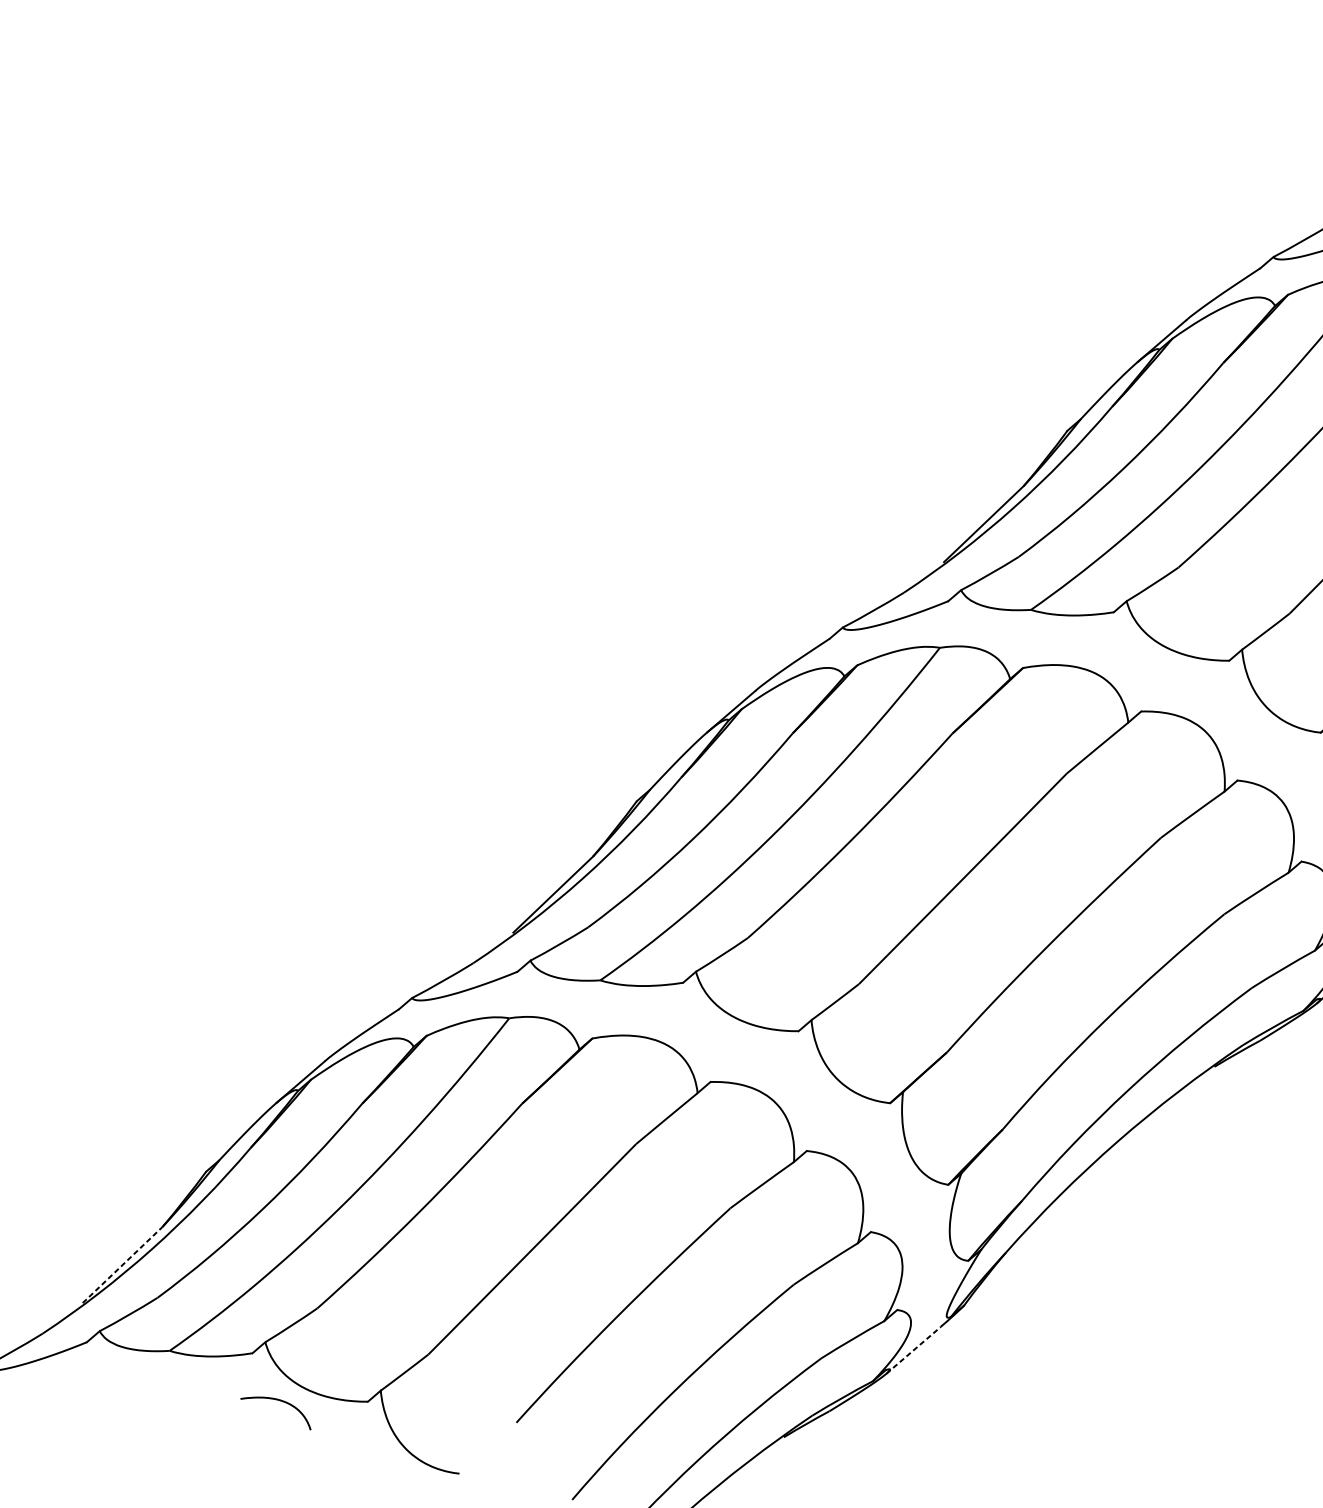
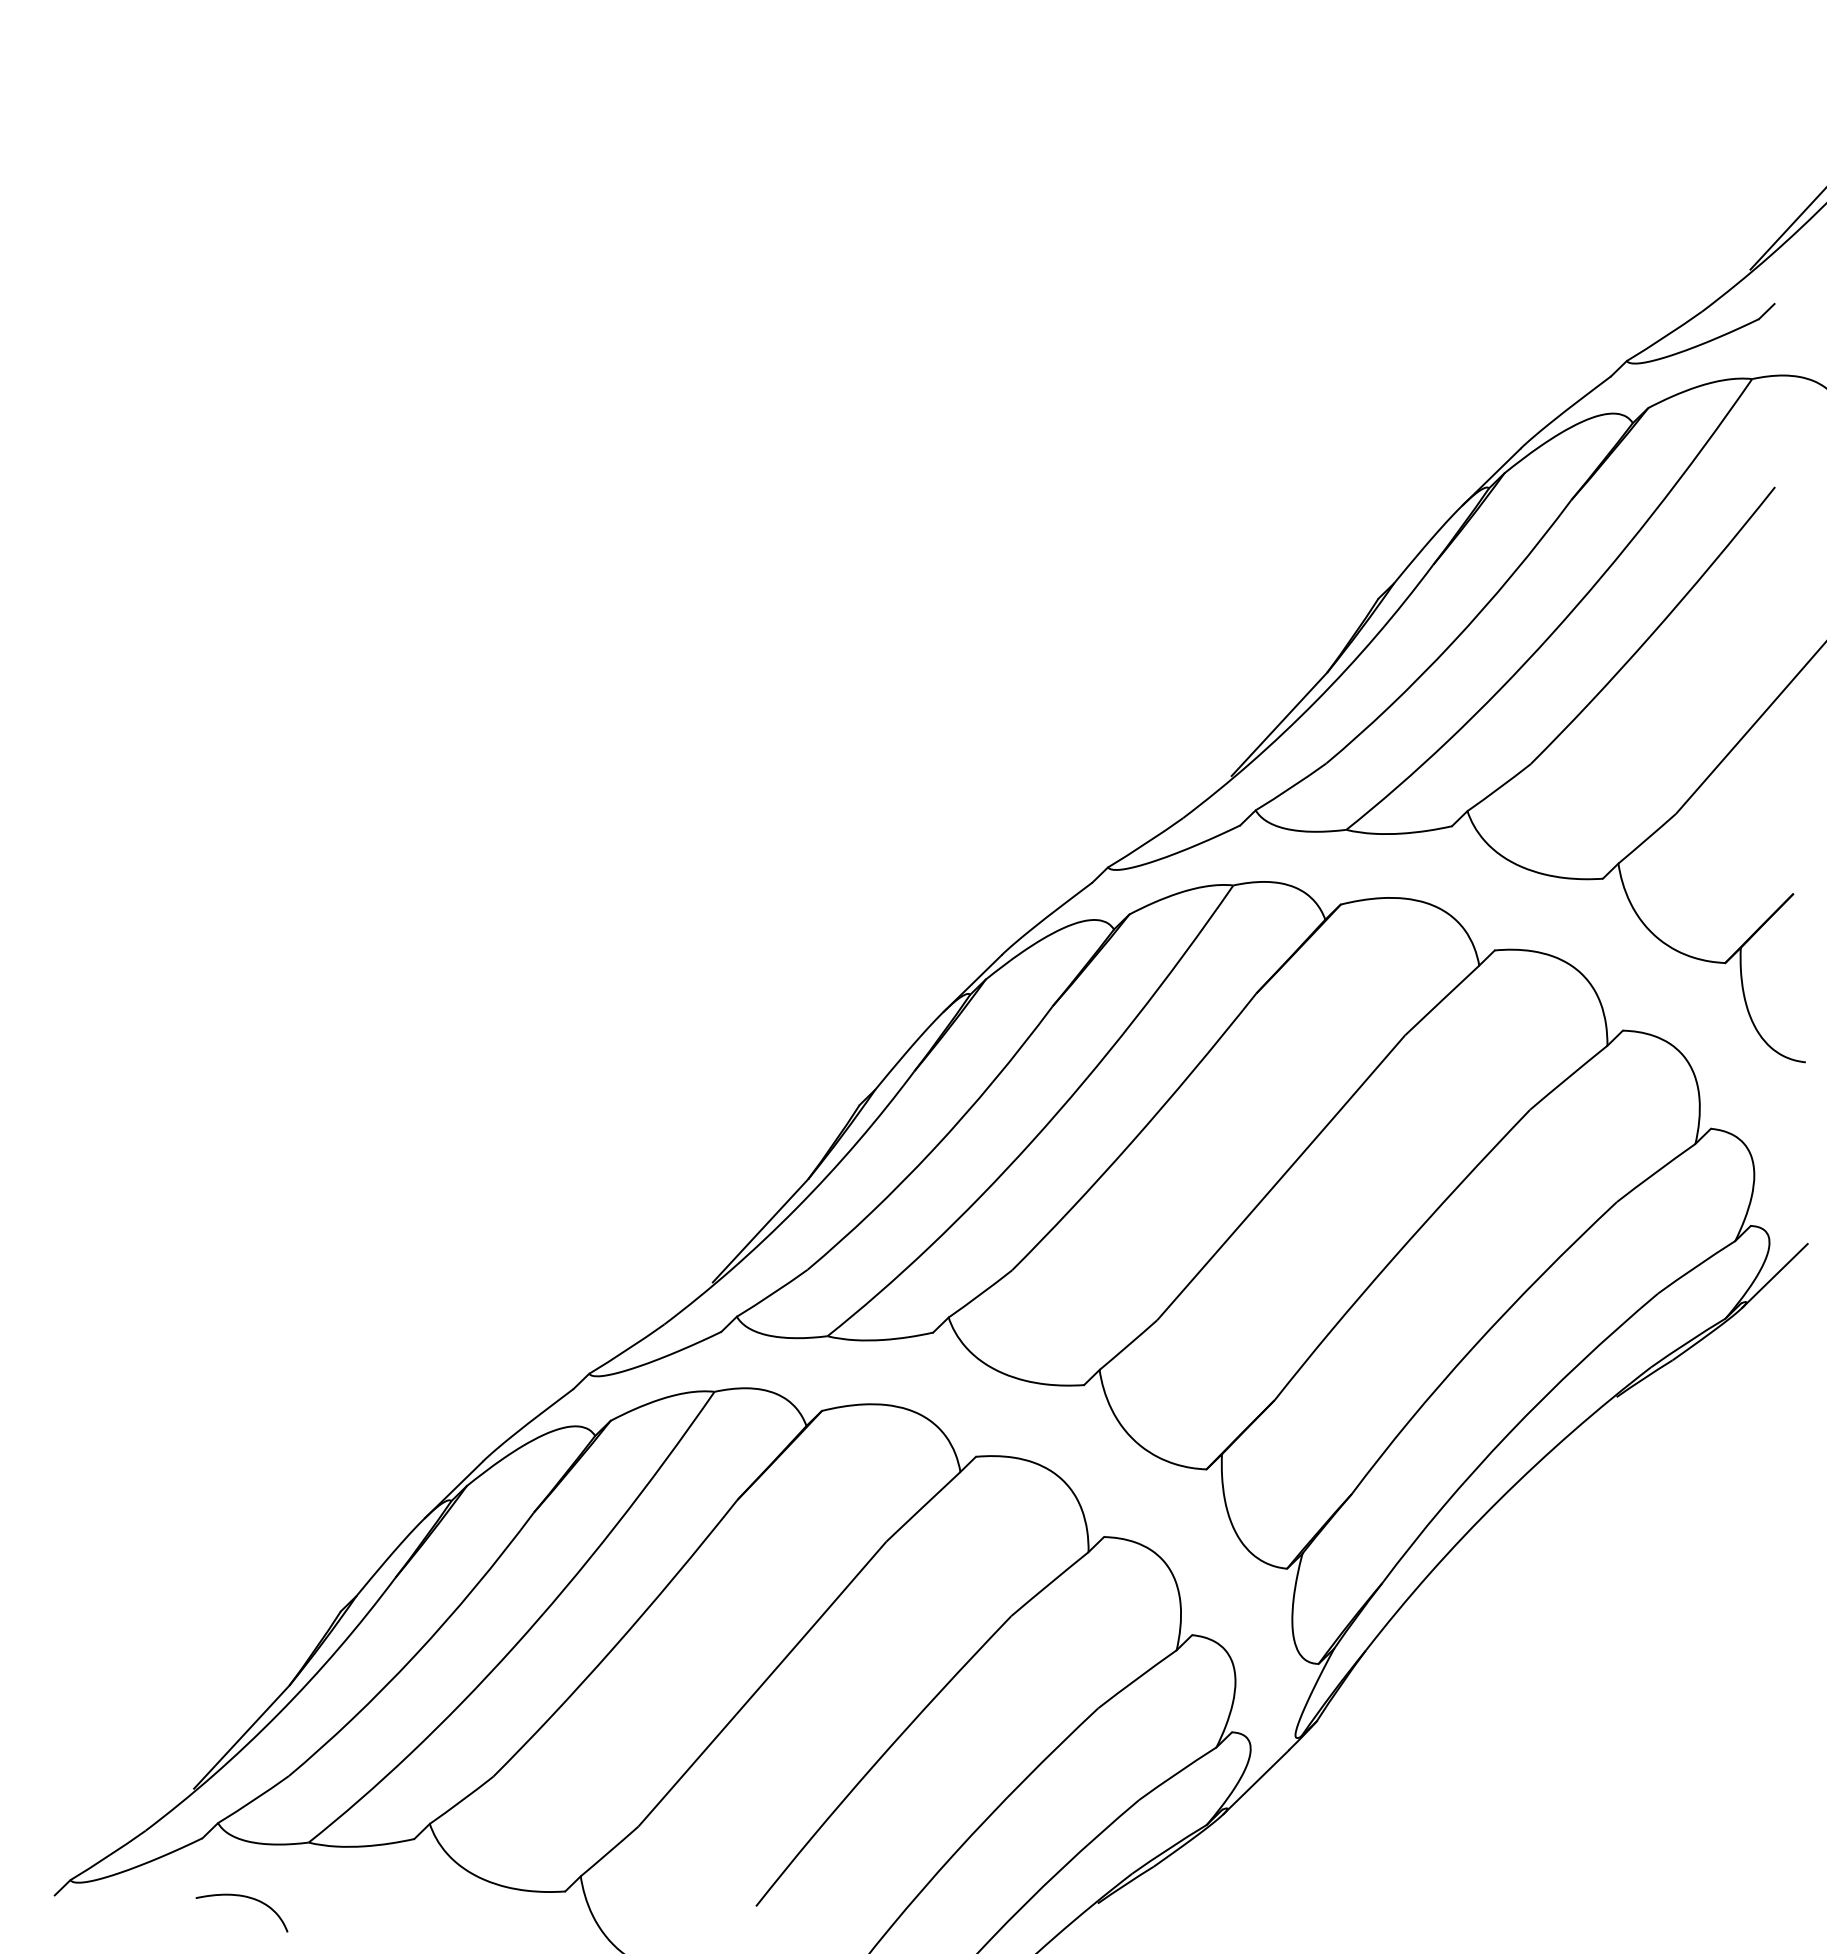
line: (123, 1264) -> (242, 1736), dashed -> solid
line: (913, 1350) -> (1256, 1782), dashed -> solid
curve: (277, 1400) -> (243, 1897), moved

